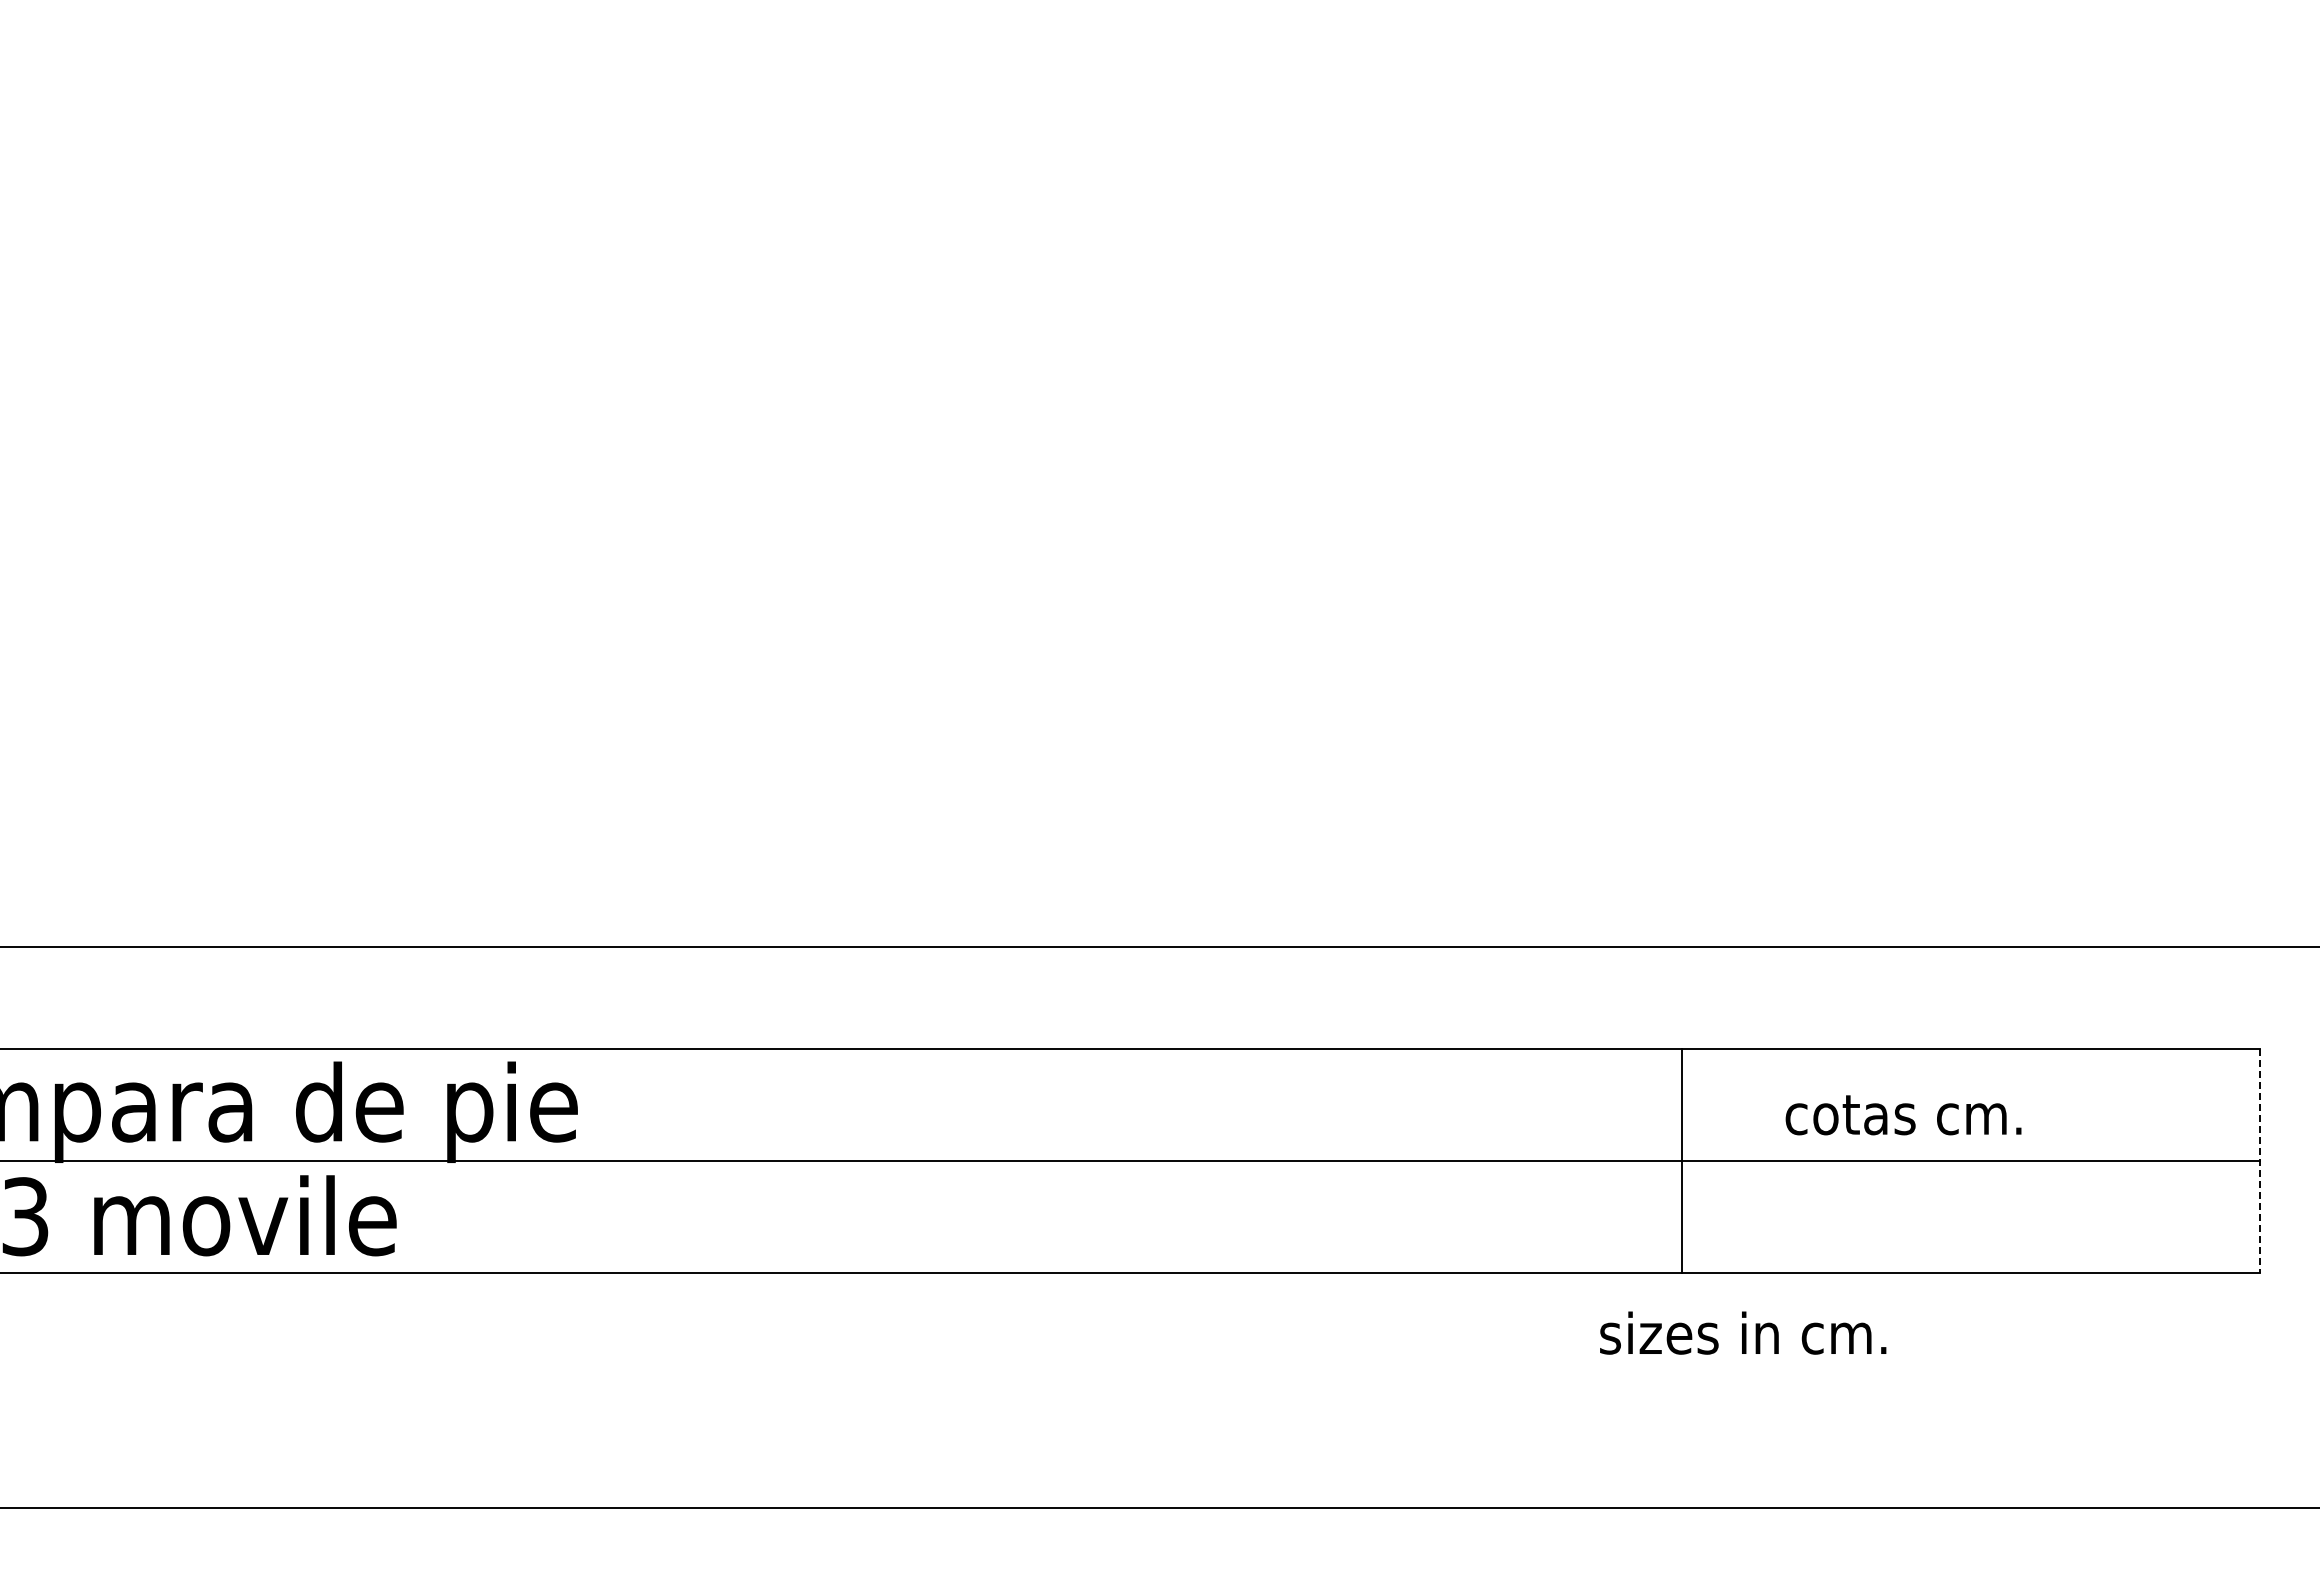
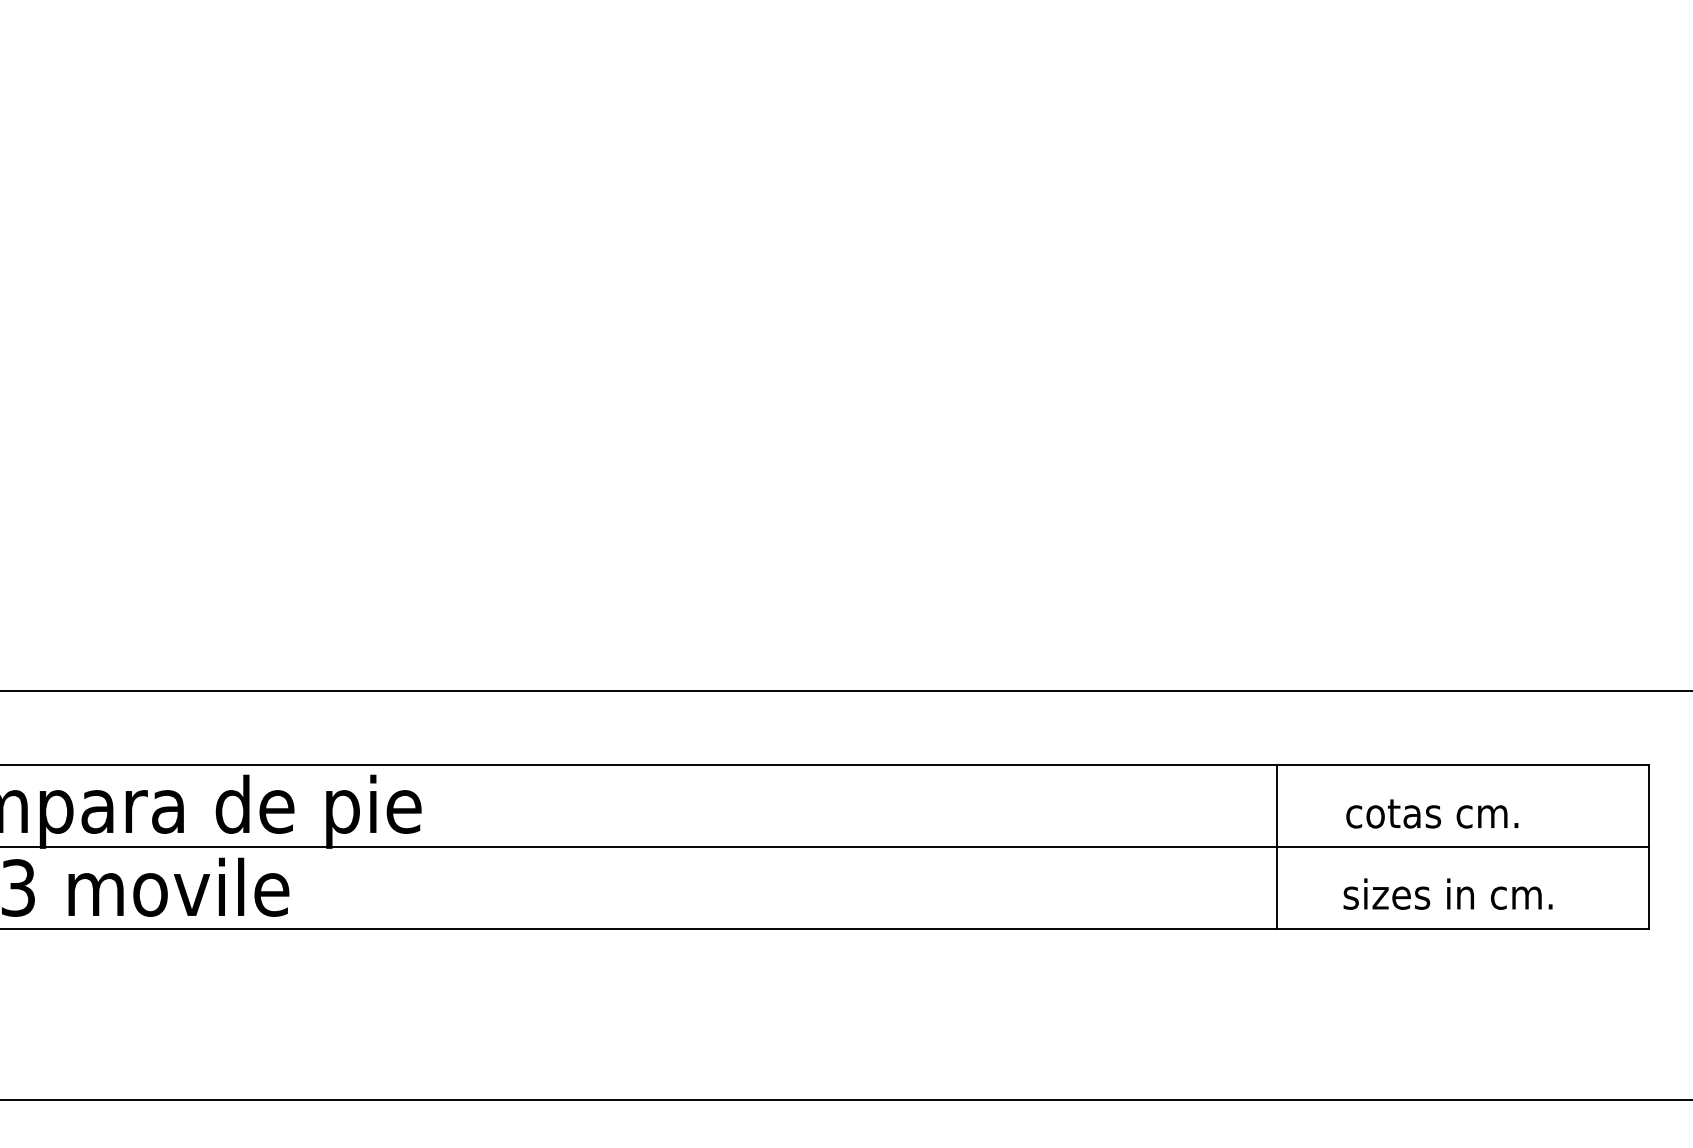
text: (1903, 1115) -> (1432, 814), moved
line: (1682, 1160) -> (1277, 846), moved
line: (2260, 1161) -> (1649, 847), dashed -> solid
text: (1743, 1332) -> (1448, 893), moved

